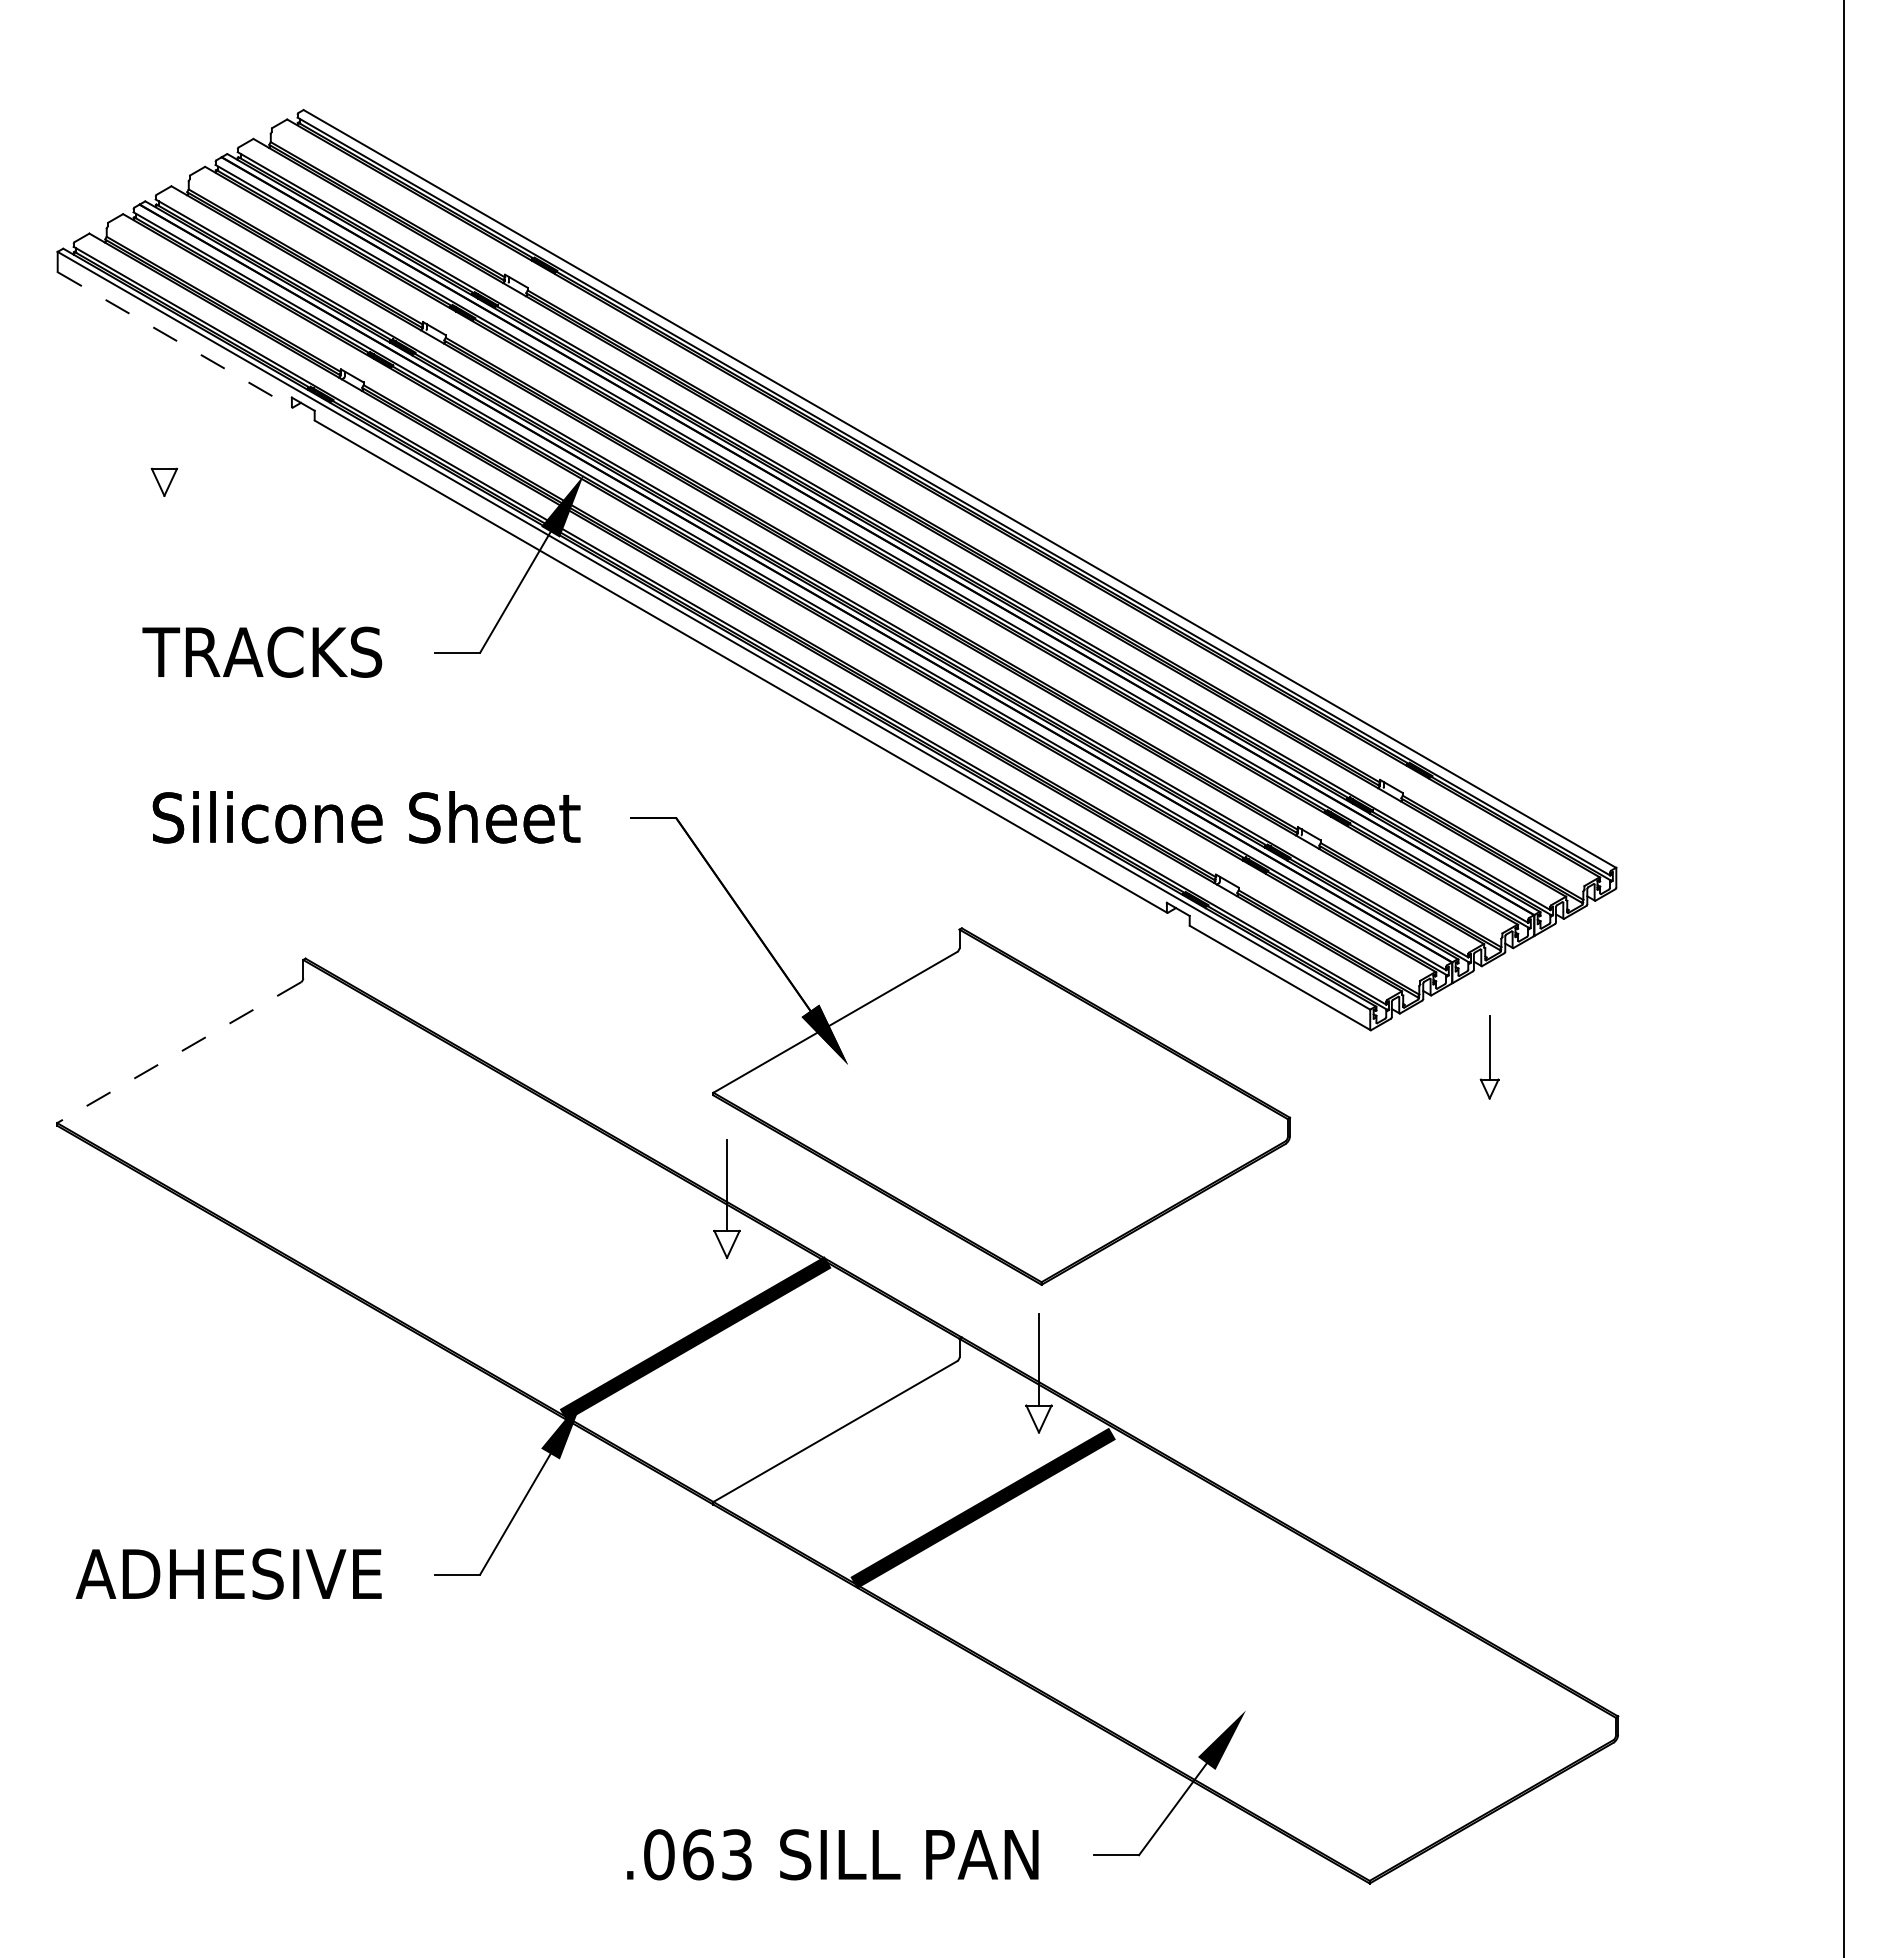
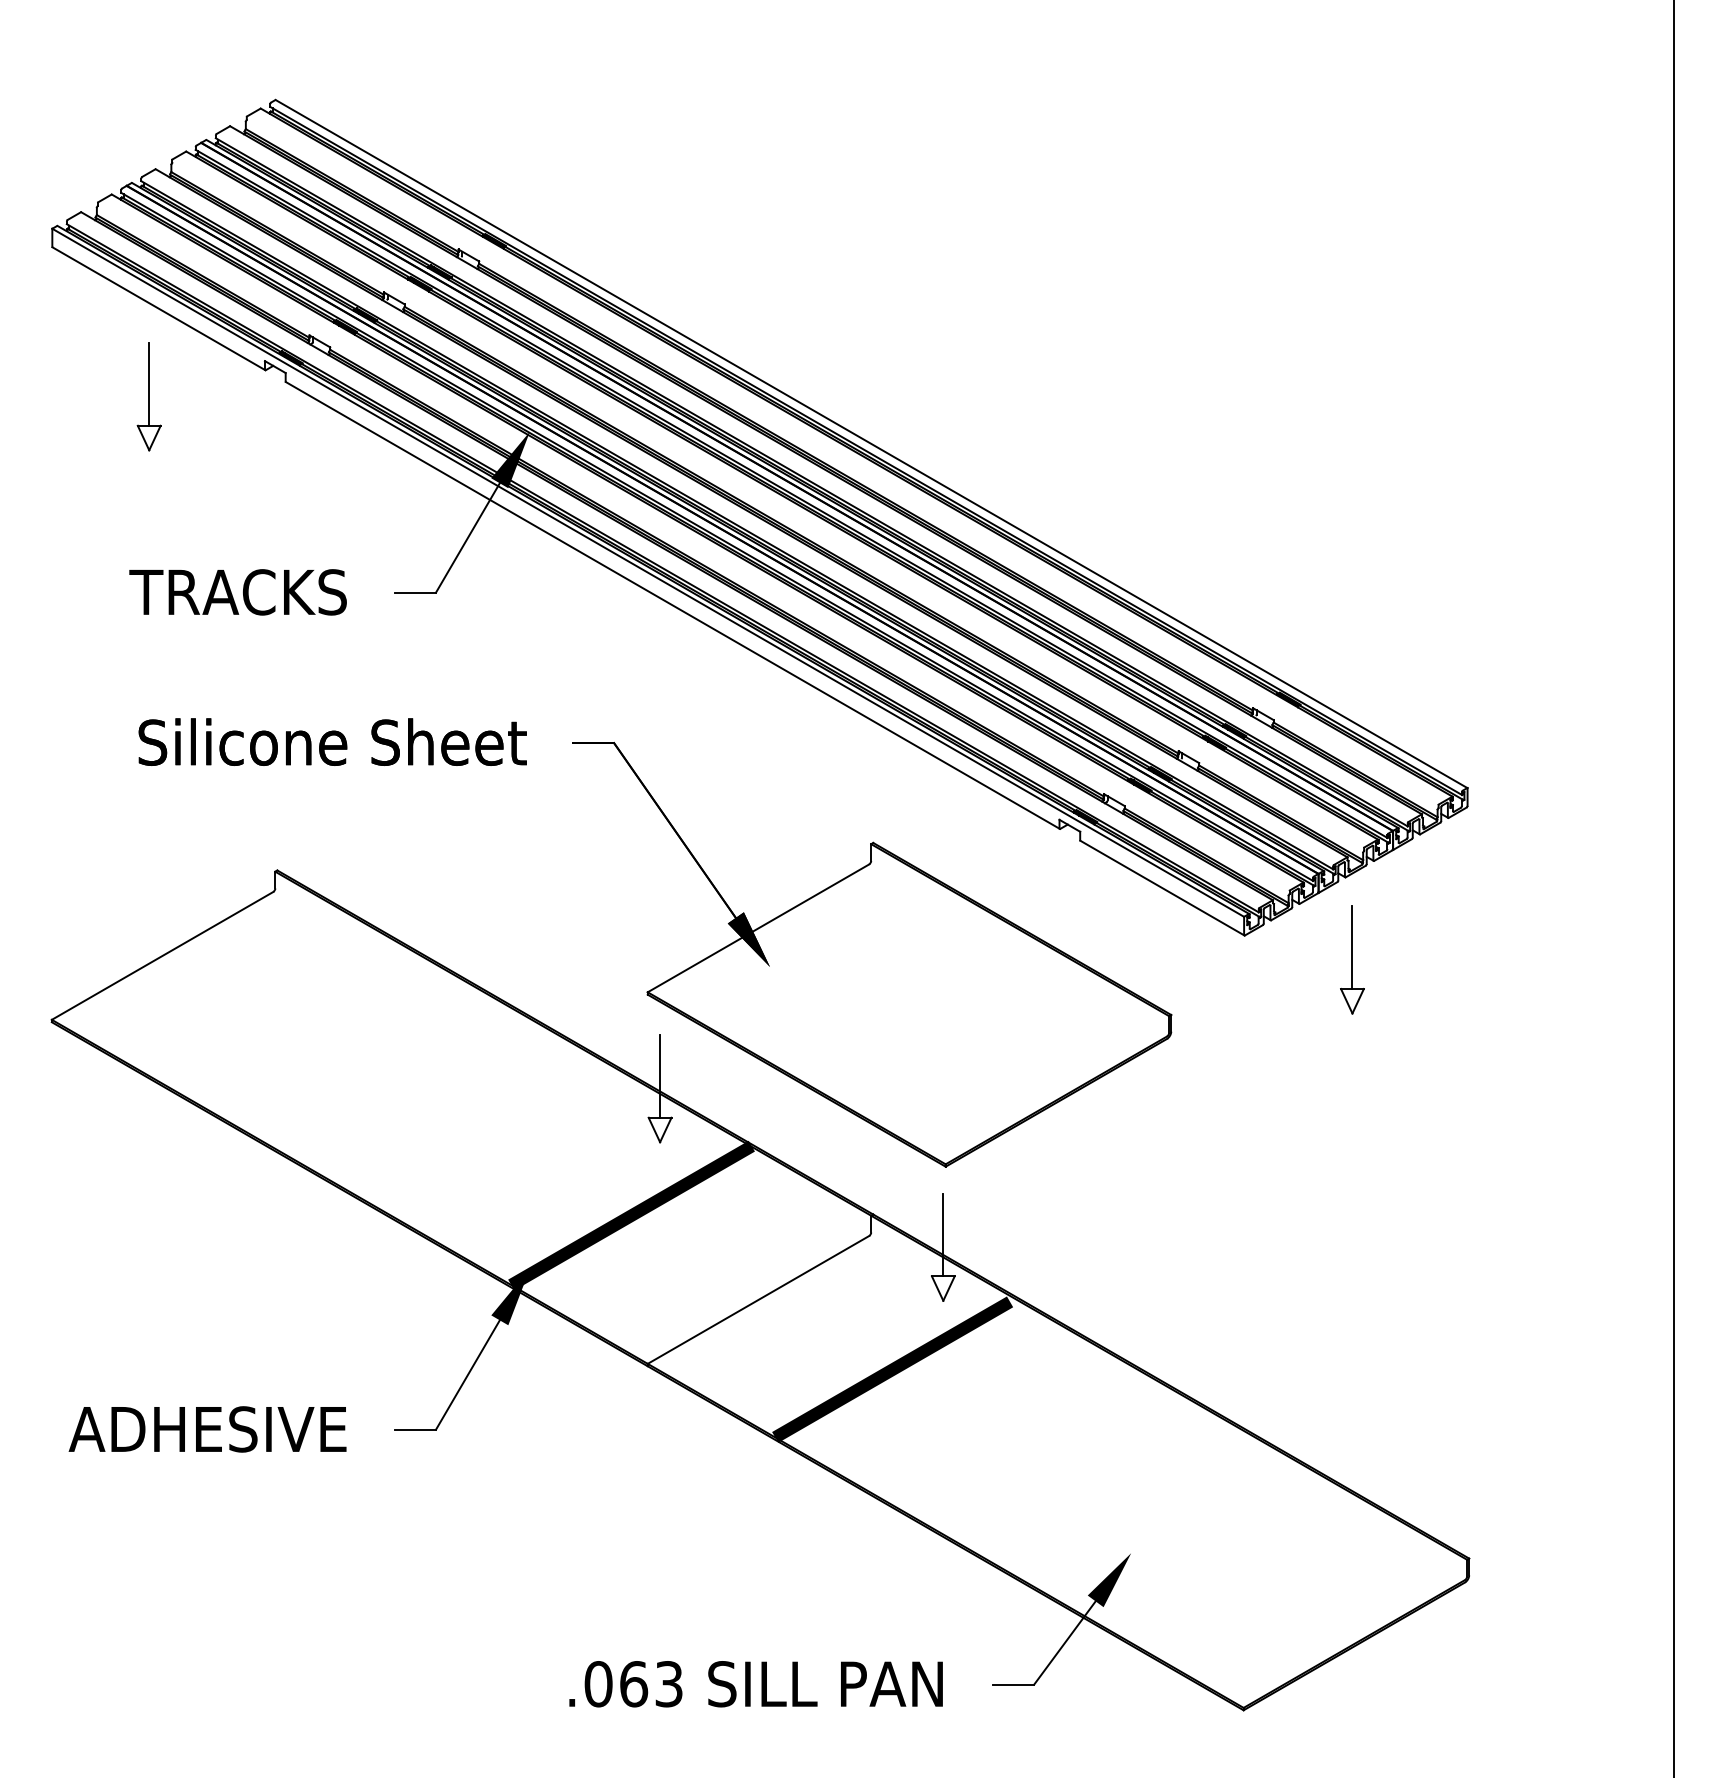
line: (175, 340) -> (159, 309), dashed -> solid
line: (164, 422) -> (149, 383), added
line: (179, 1052) -> (162, 955), dashed -> solid
part: (1489, 1057) -> (1352, 960), size x1.43

